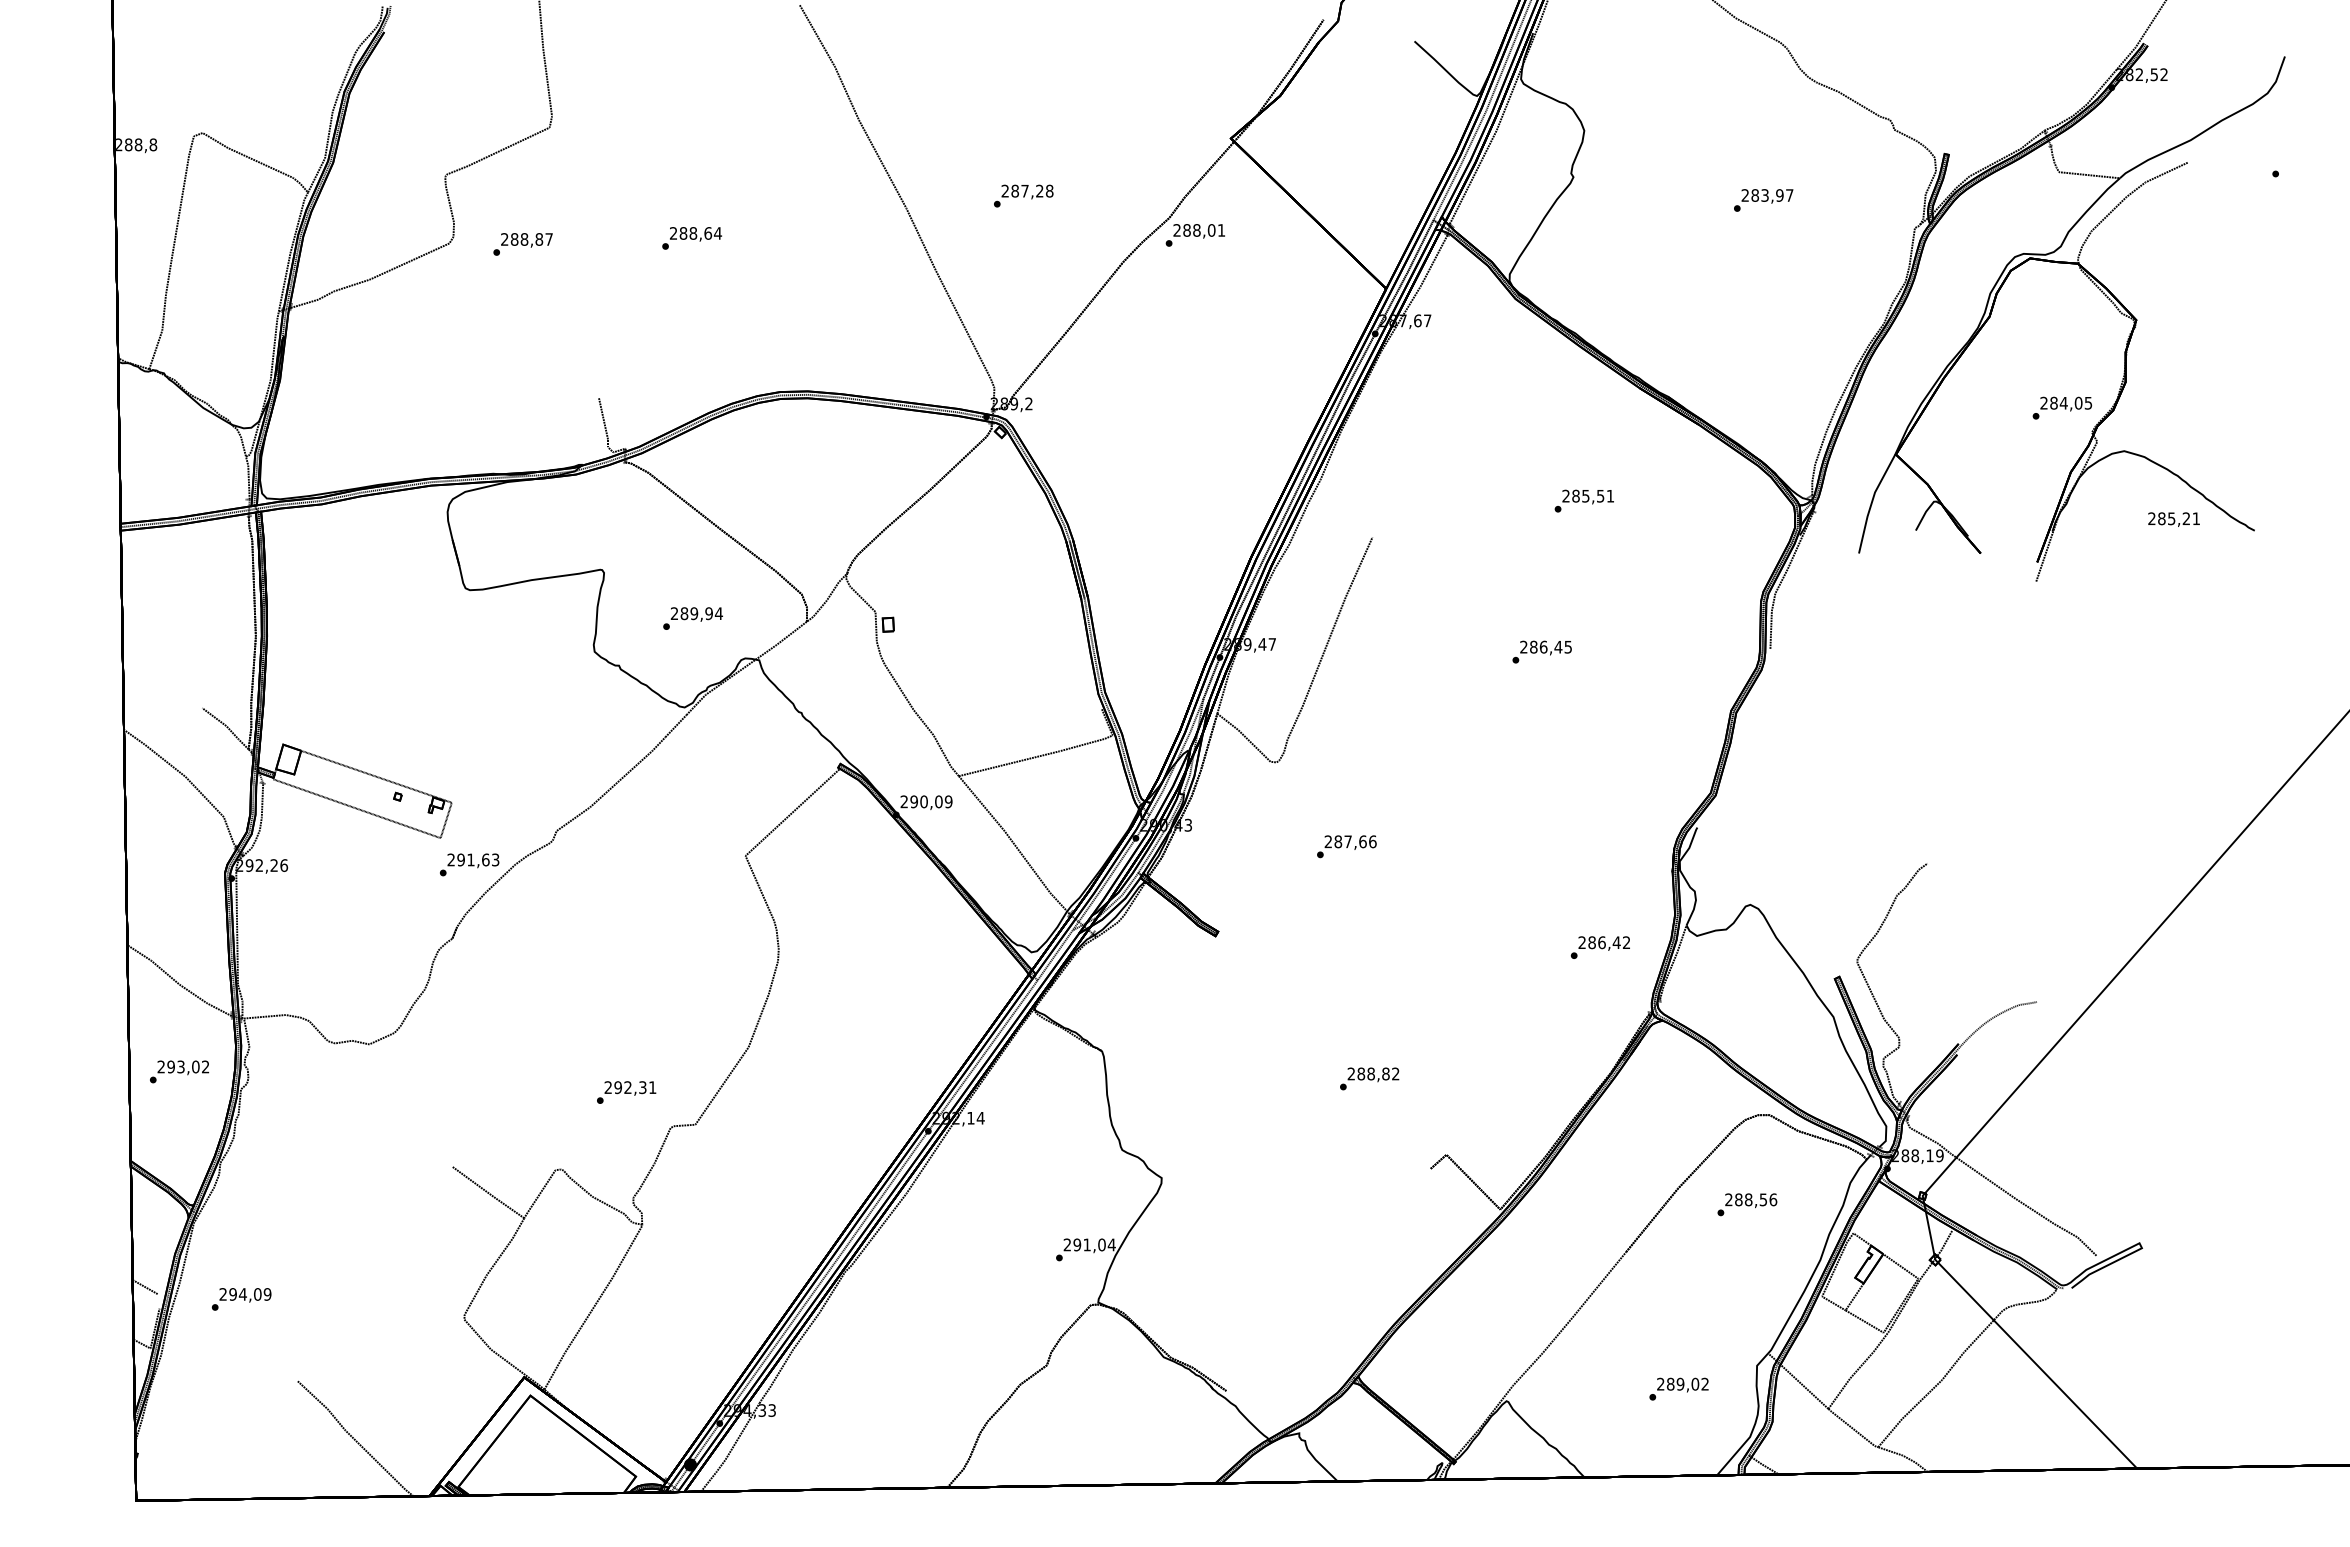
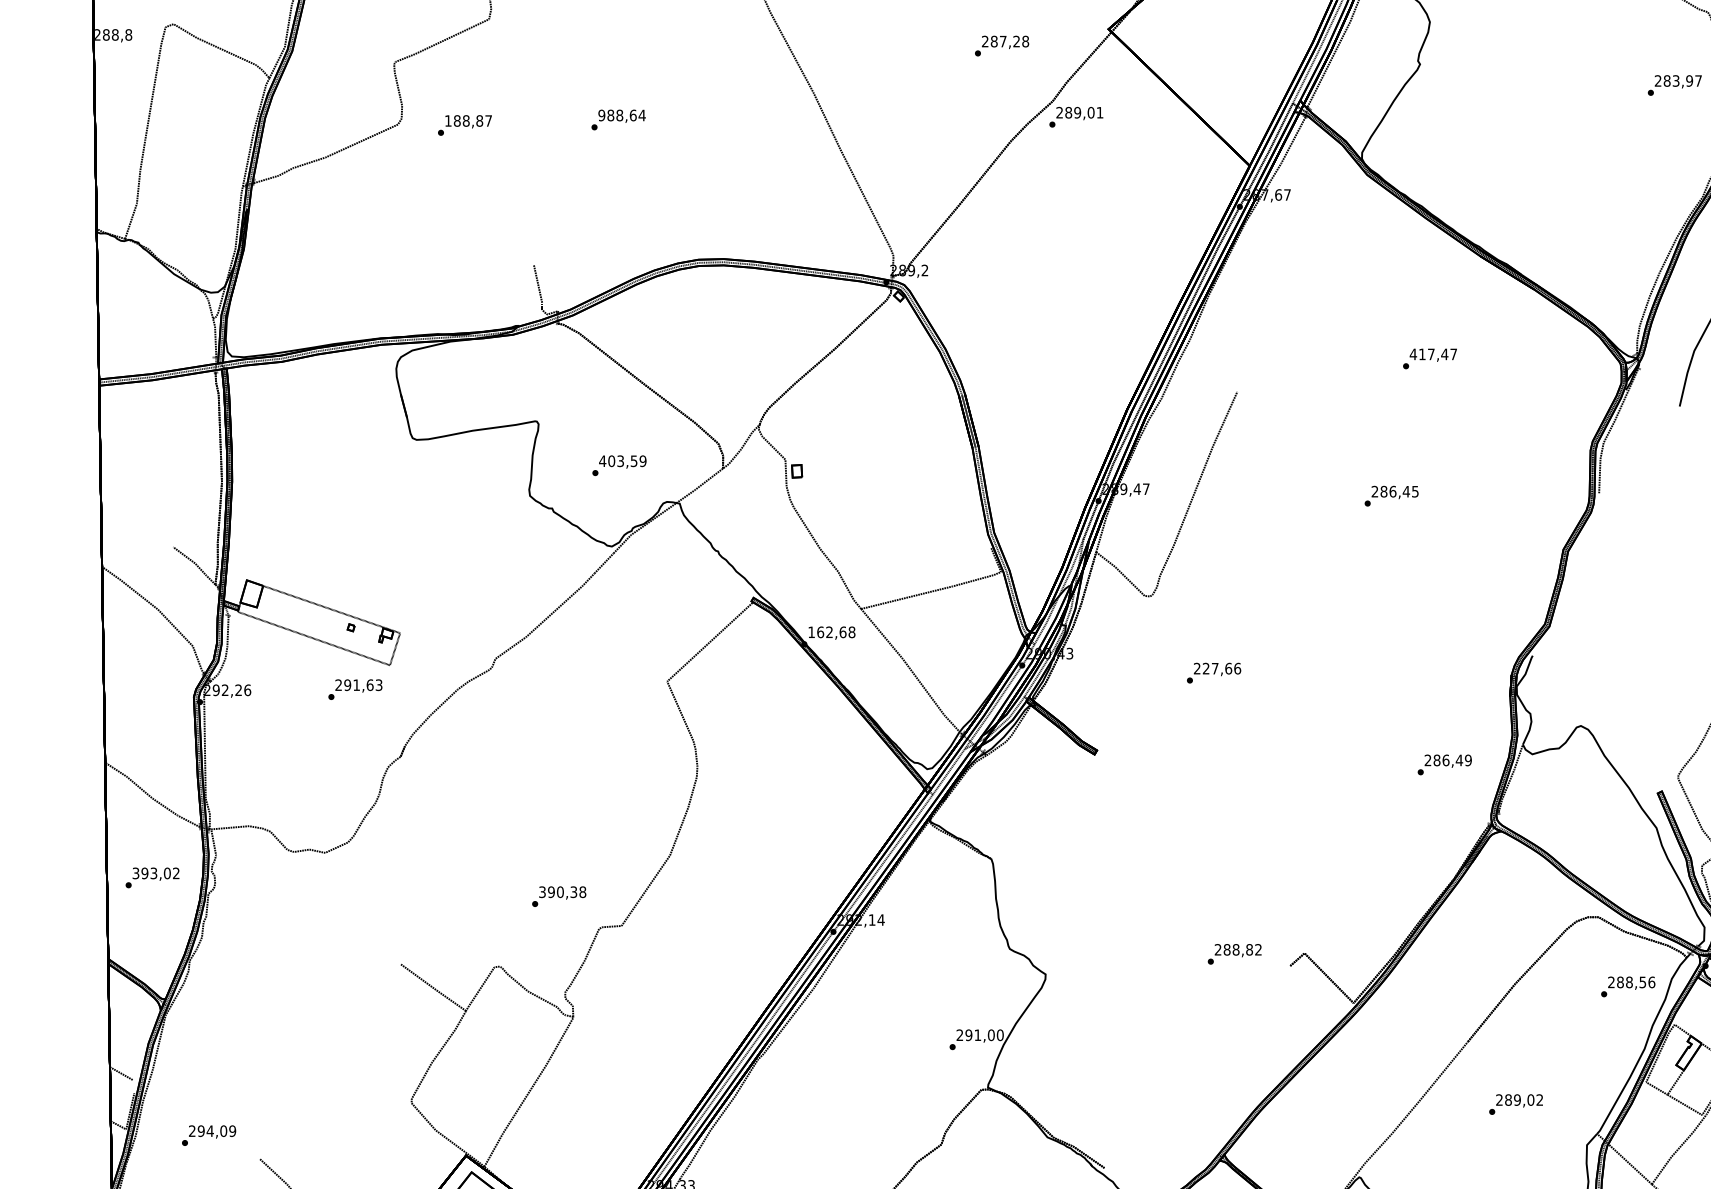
text: (1023, 195) -> (1001, 45), moved
text: (1763, 200) -> (1674, 85), moved
text: (1196, 230) -> (1077, 112), 288,01 -> 289,01
text: (673, 233) -> (601, 115), 288,64 -> 988,64
text: (504, 239) -> (448, 121), 288,87 -> 188,87
text: (1588, 495) -> (1433, 353), 285,51 -> 417,47
text: (696, 613) -> (622, 461), 289,94 -> 403,59
text: (926, 801) -> (831, 632), 290,09 -> 162,68
text: (1338, 841) -> (1206, 668), 287,66 -> 227,66
text: (469, 864) -> (355, 689), moved
text: (1626, 942) -> (1468, 760), 286,42 -> 286,49
text: (160, 1067) -> (135, 873), 293,02 -> 393,02
text: (1369, 1078) -> (1234, 953), moved
text: (630, 1087) -> (562, 892), 292,31 -> 390,38
text: (1747, 1204) -> (1628, 986), moved
text: (1111, 1244) -> (1000, 1034), 291,04 -> 291,00
text: (241, 1299) -> (208, 1135), moved
text: (1678, 1388) -> (1515, 1103), moved

